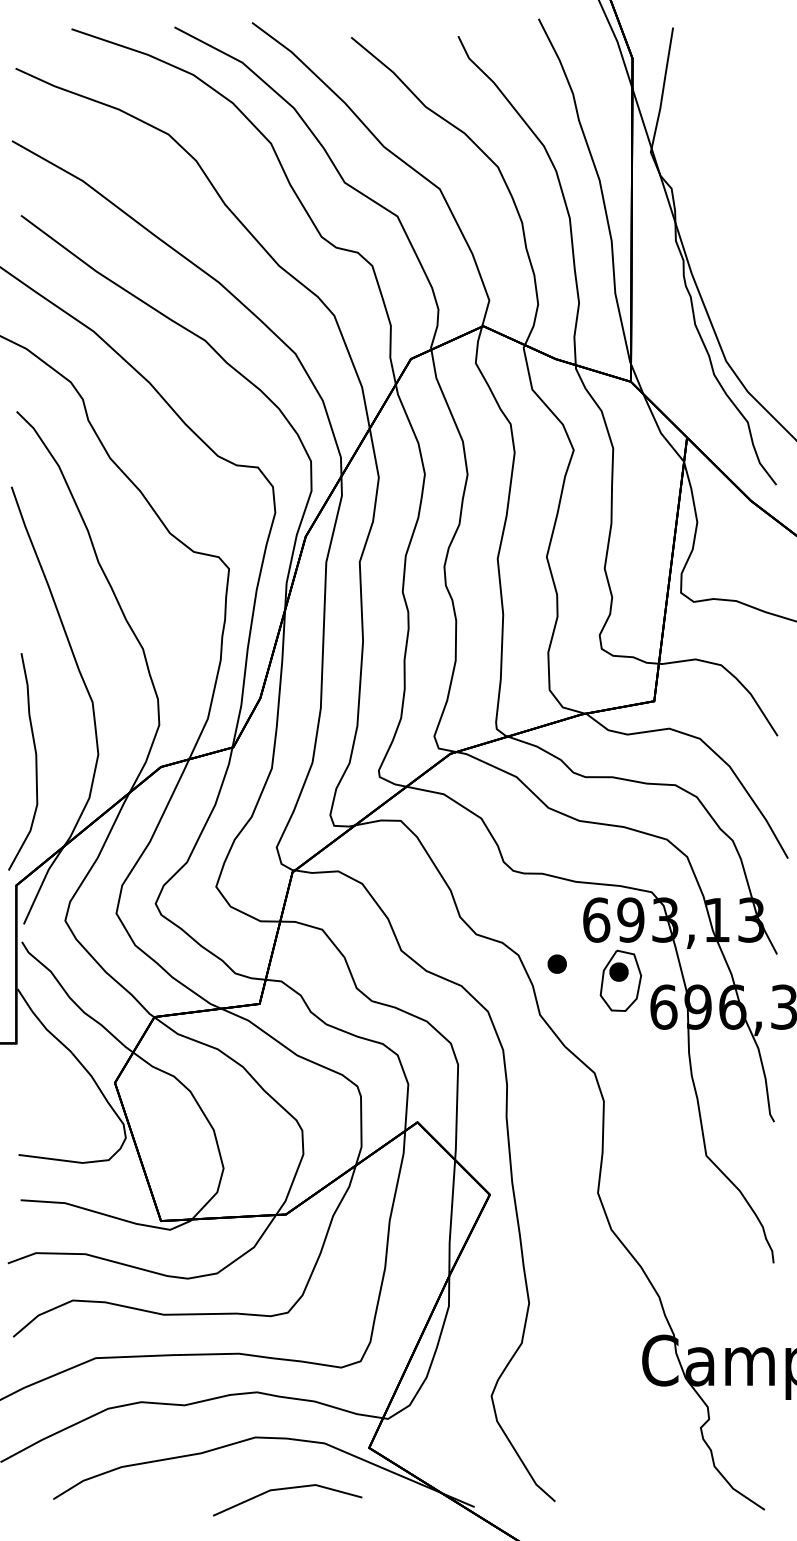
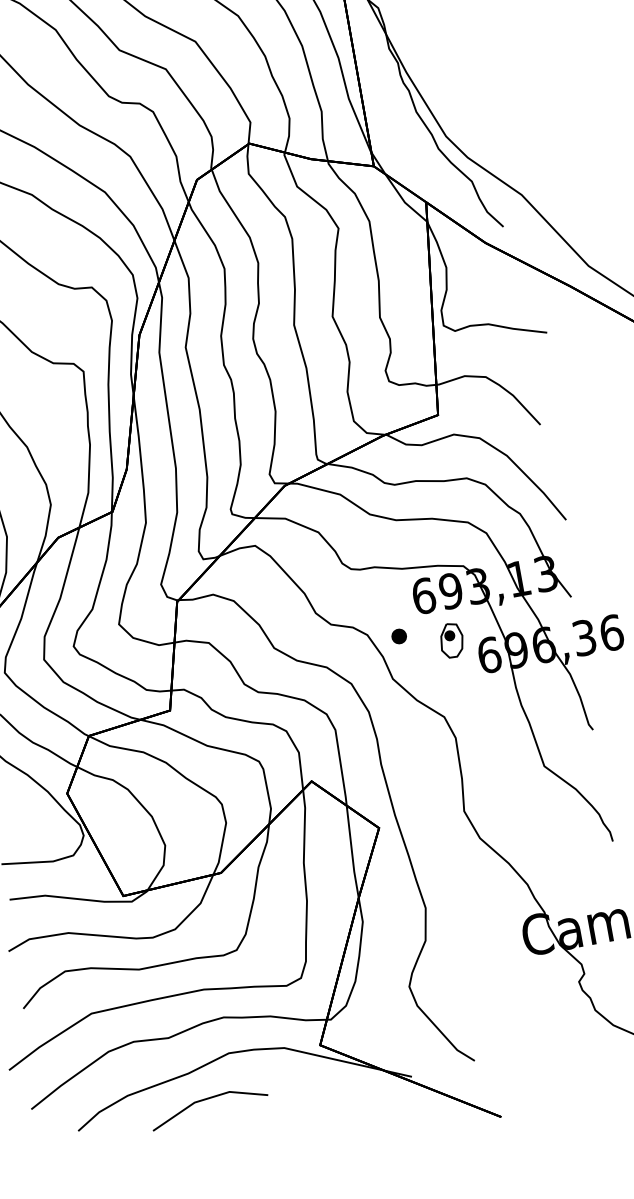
part: (620, 980) -> (451, 640), size x0.7
line: (287, 1489) -> (208, 1099), moved

